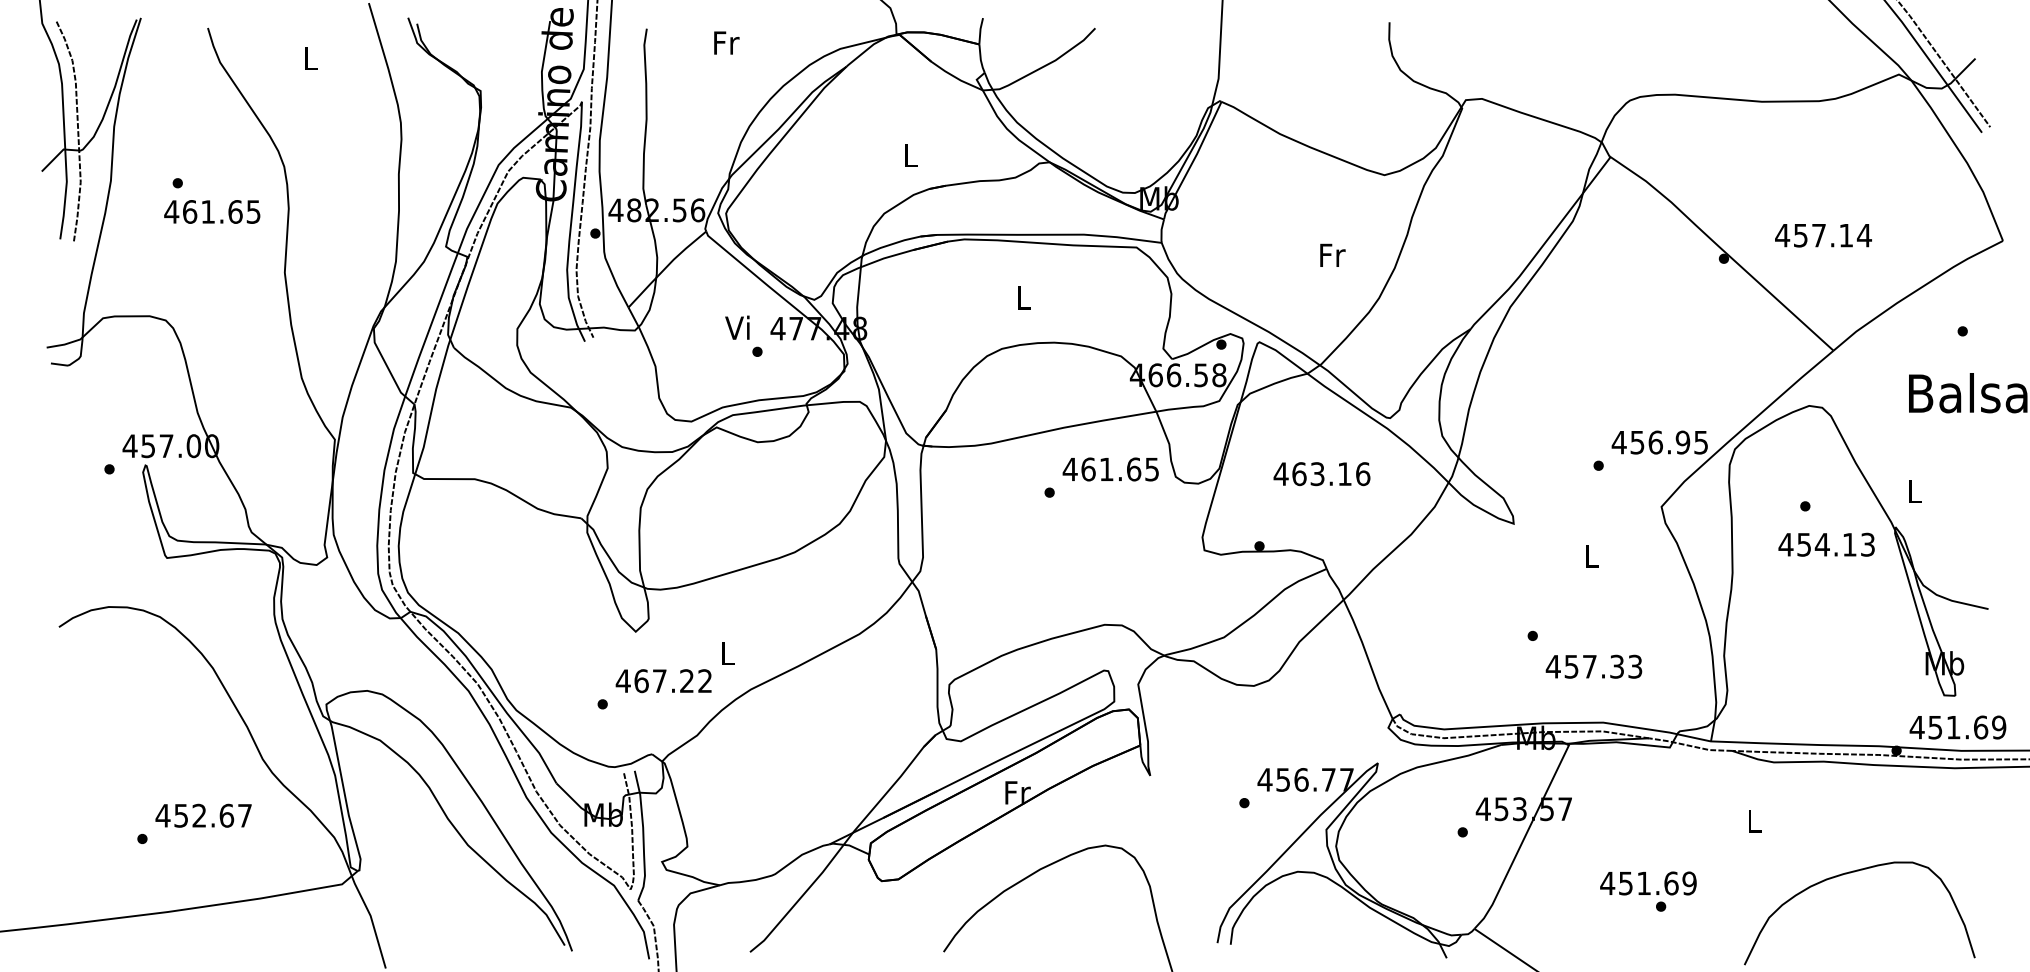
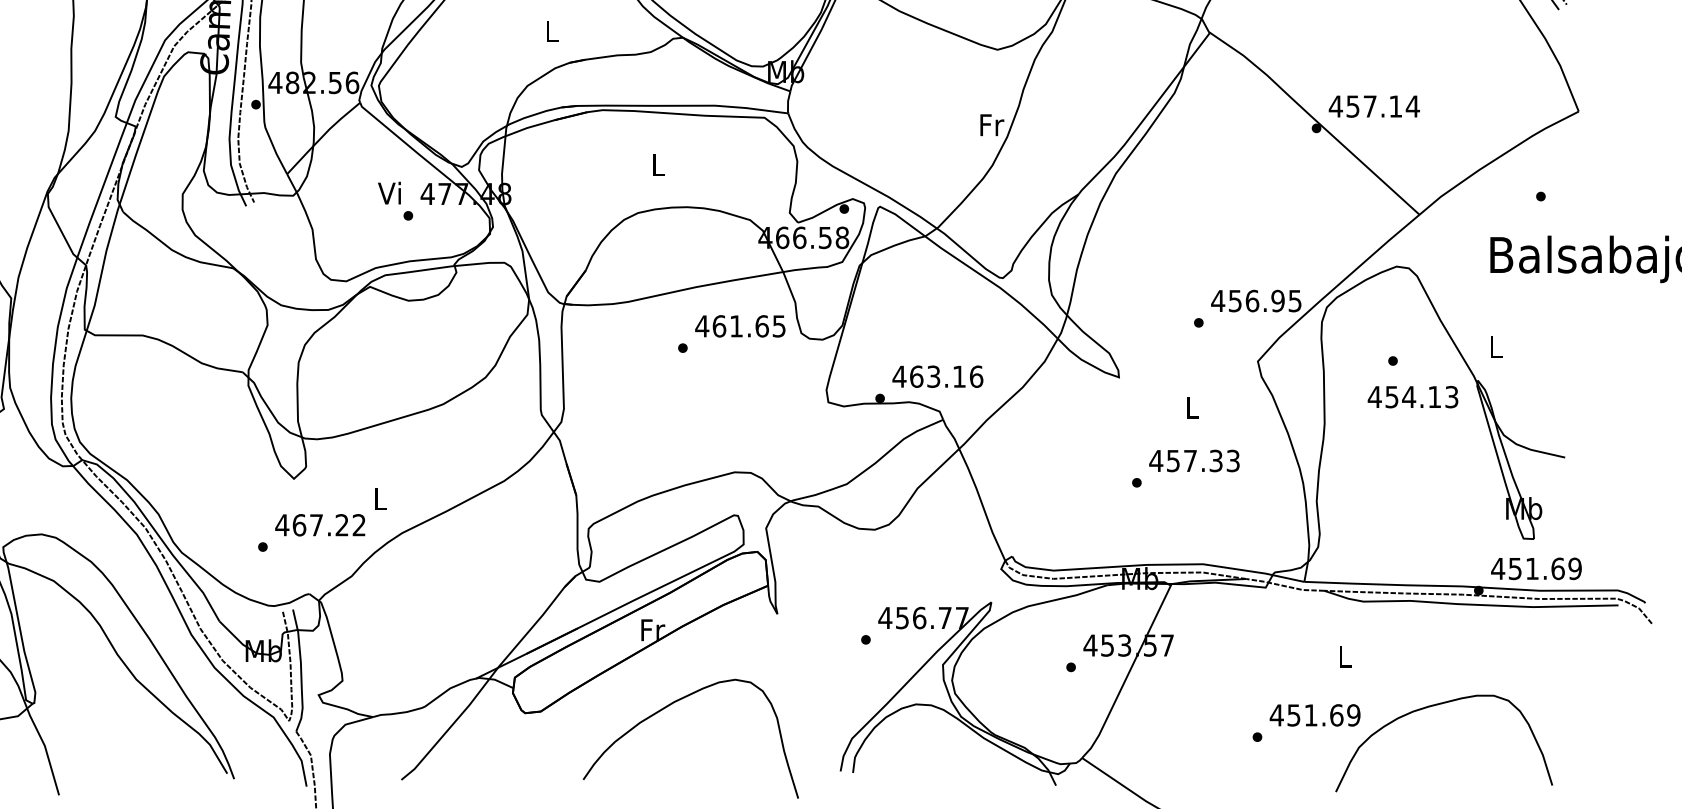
text: (1823, 235) -> (1374, 106), moved
text: (1332, 254) -> (991, 124), moved
text: (1321, 474) -> (937, 377), moved
text: (1593, 666) -> (1193, 460), moved
text: (1648, 883) -> (1315, 715), moved

